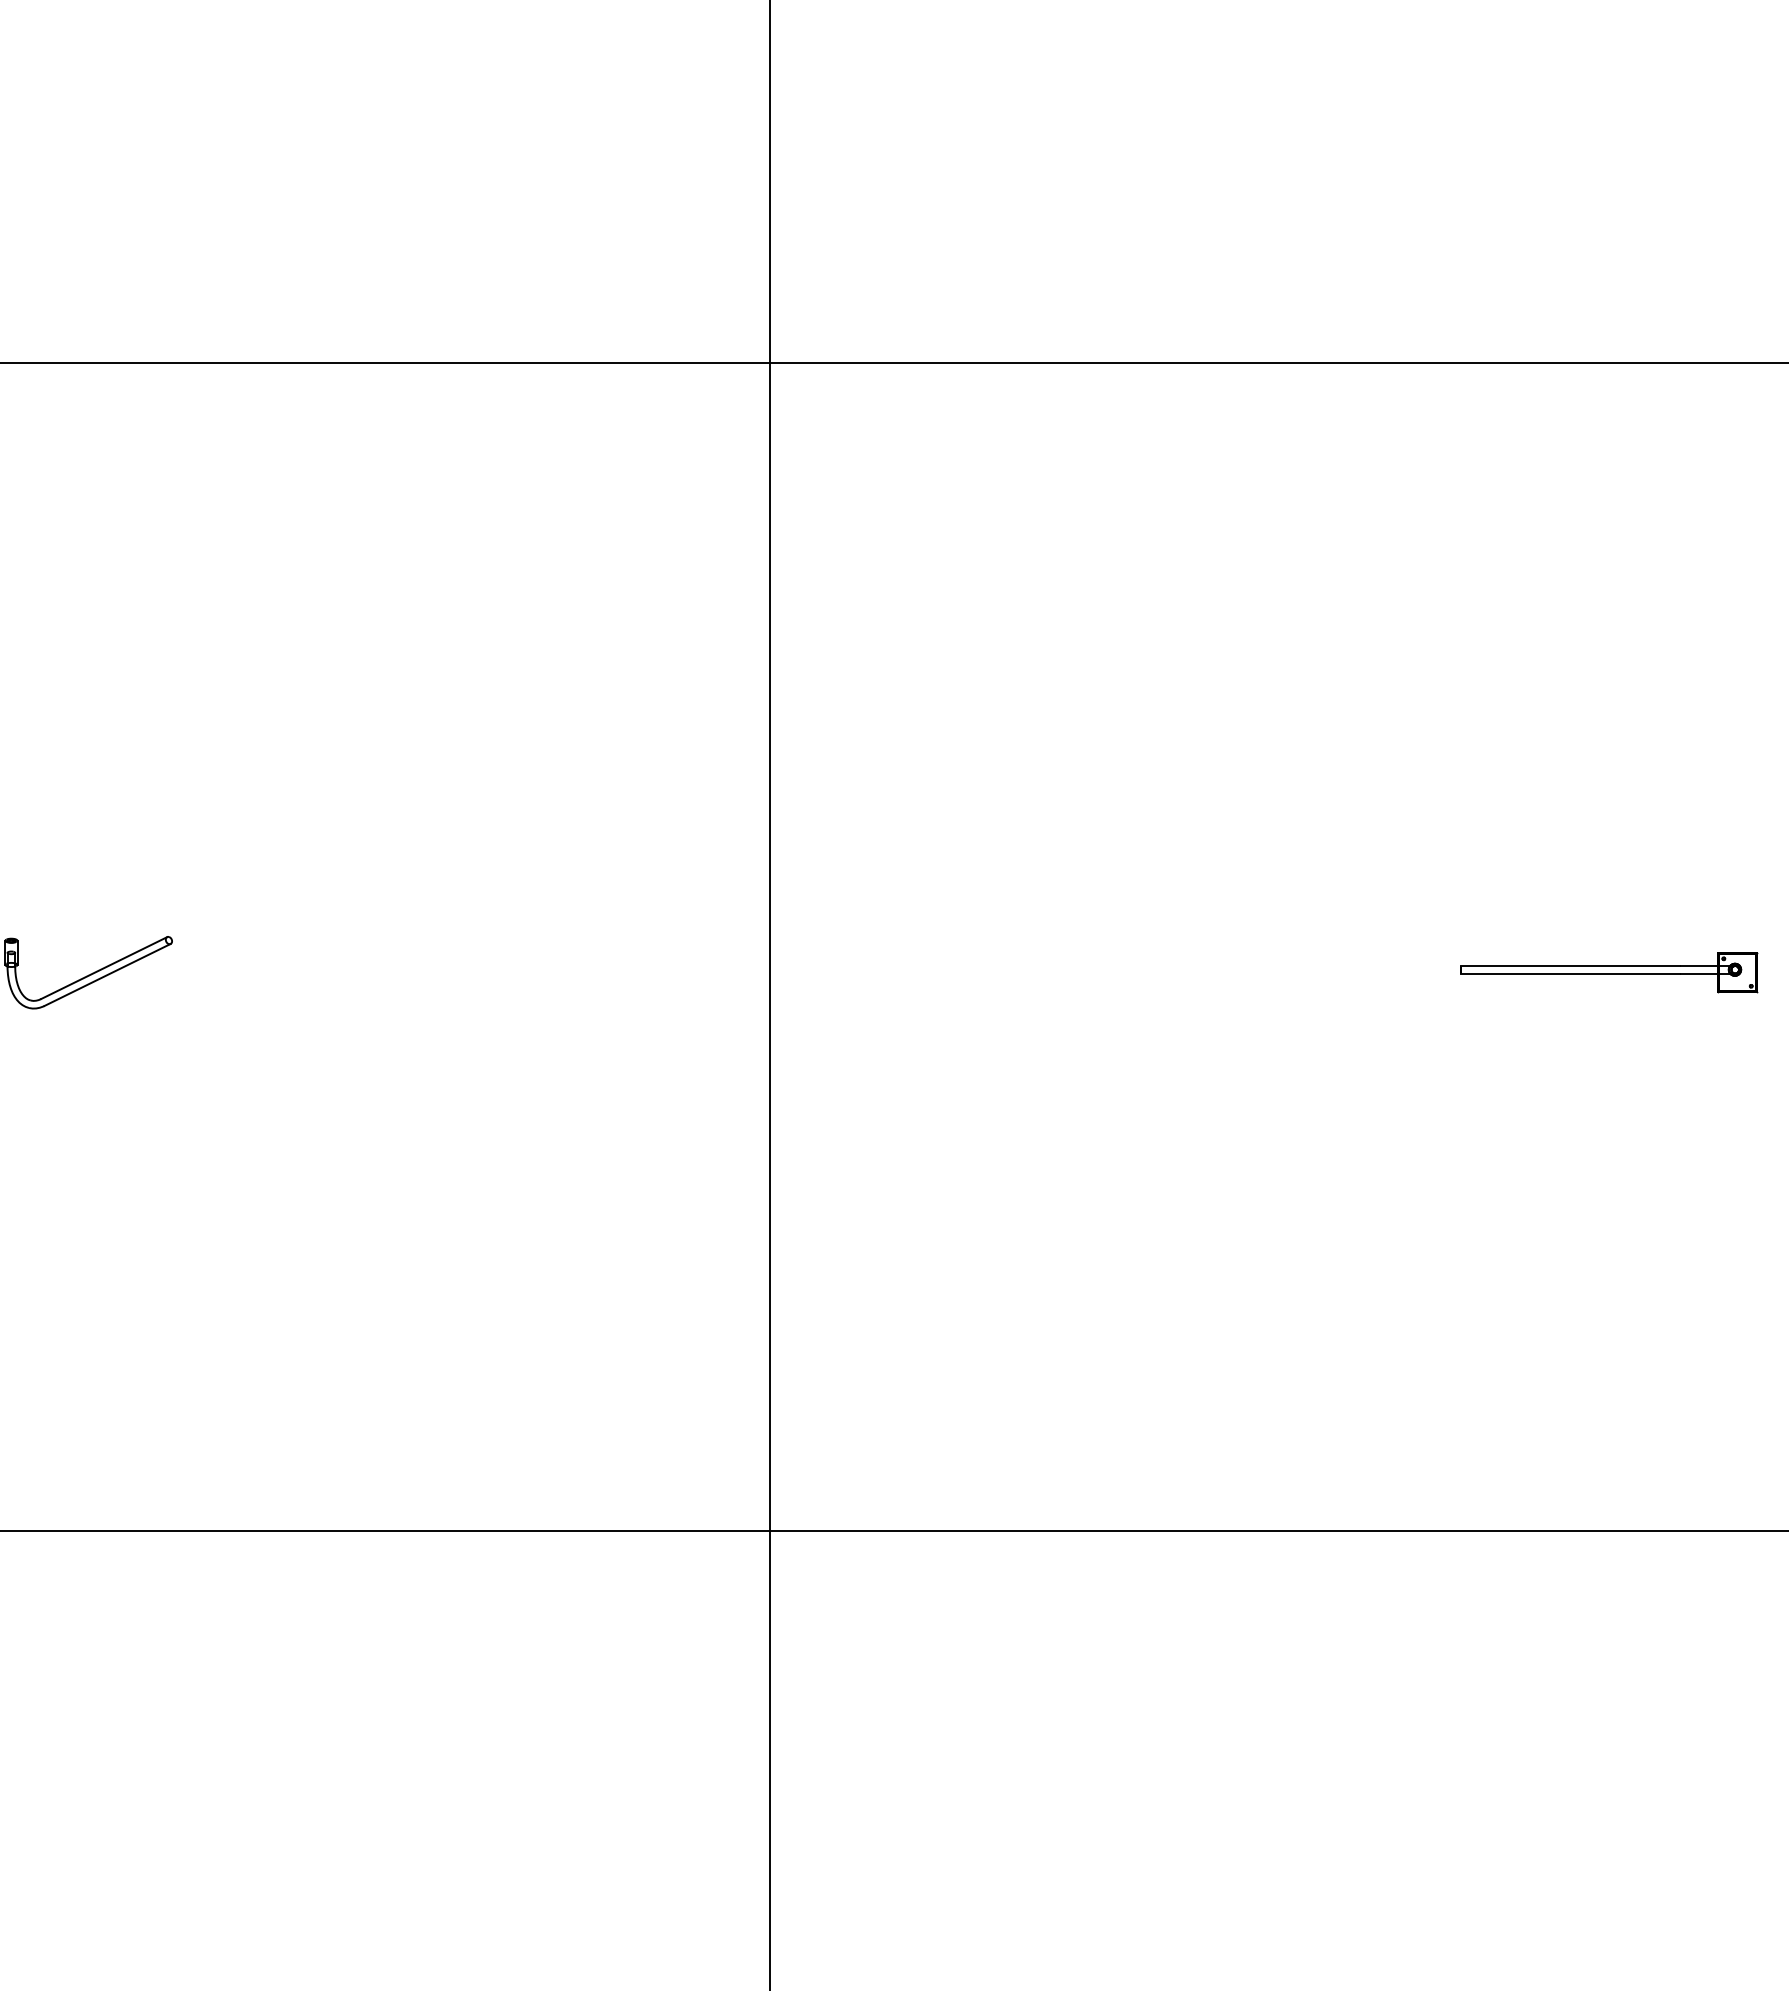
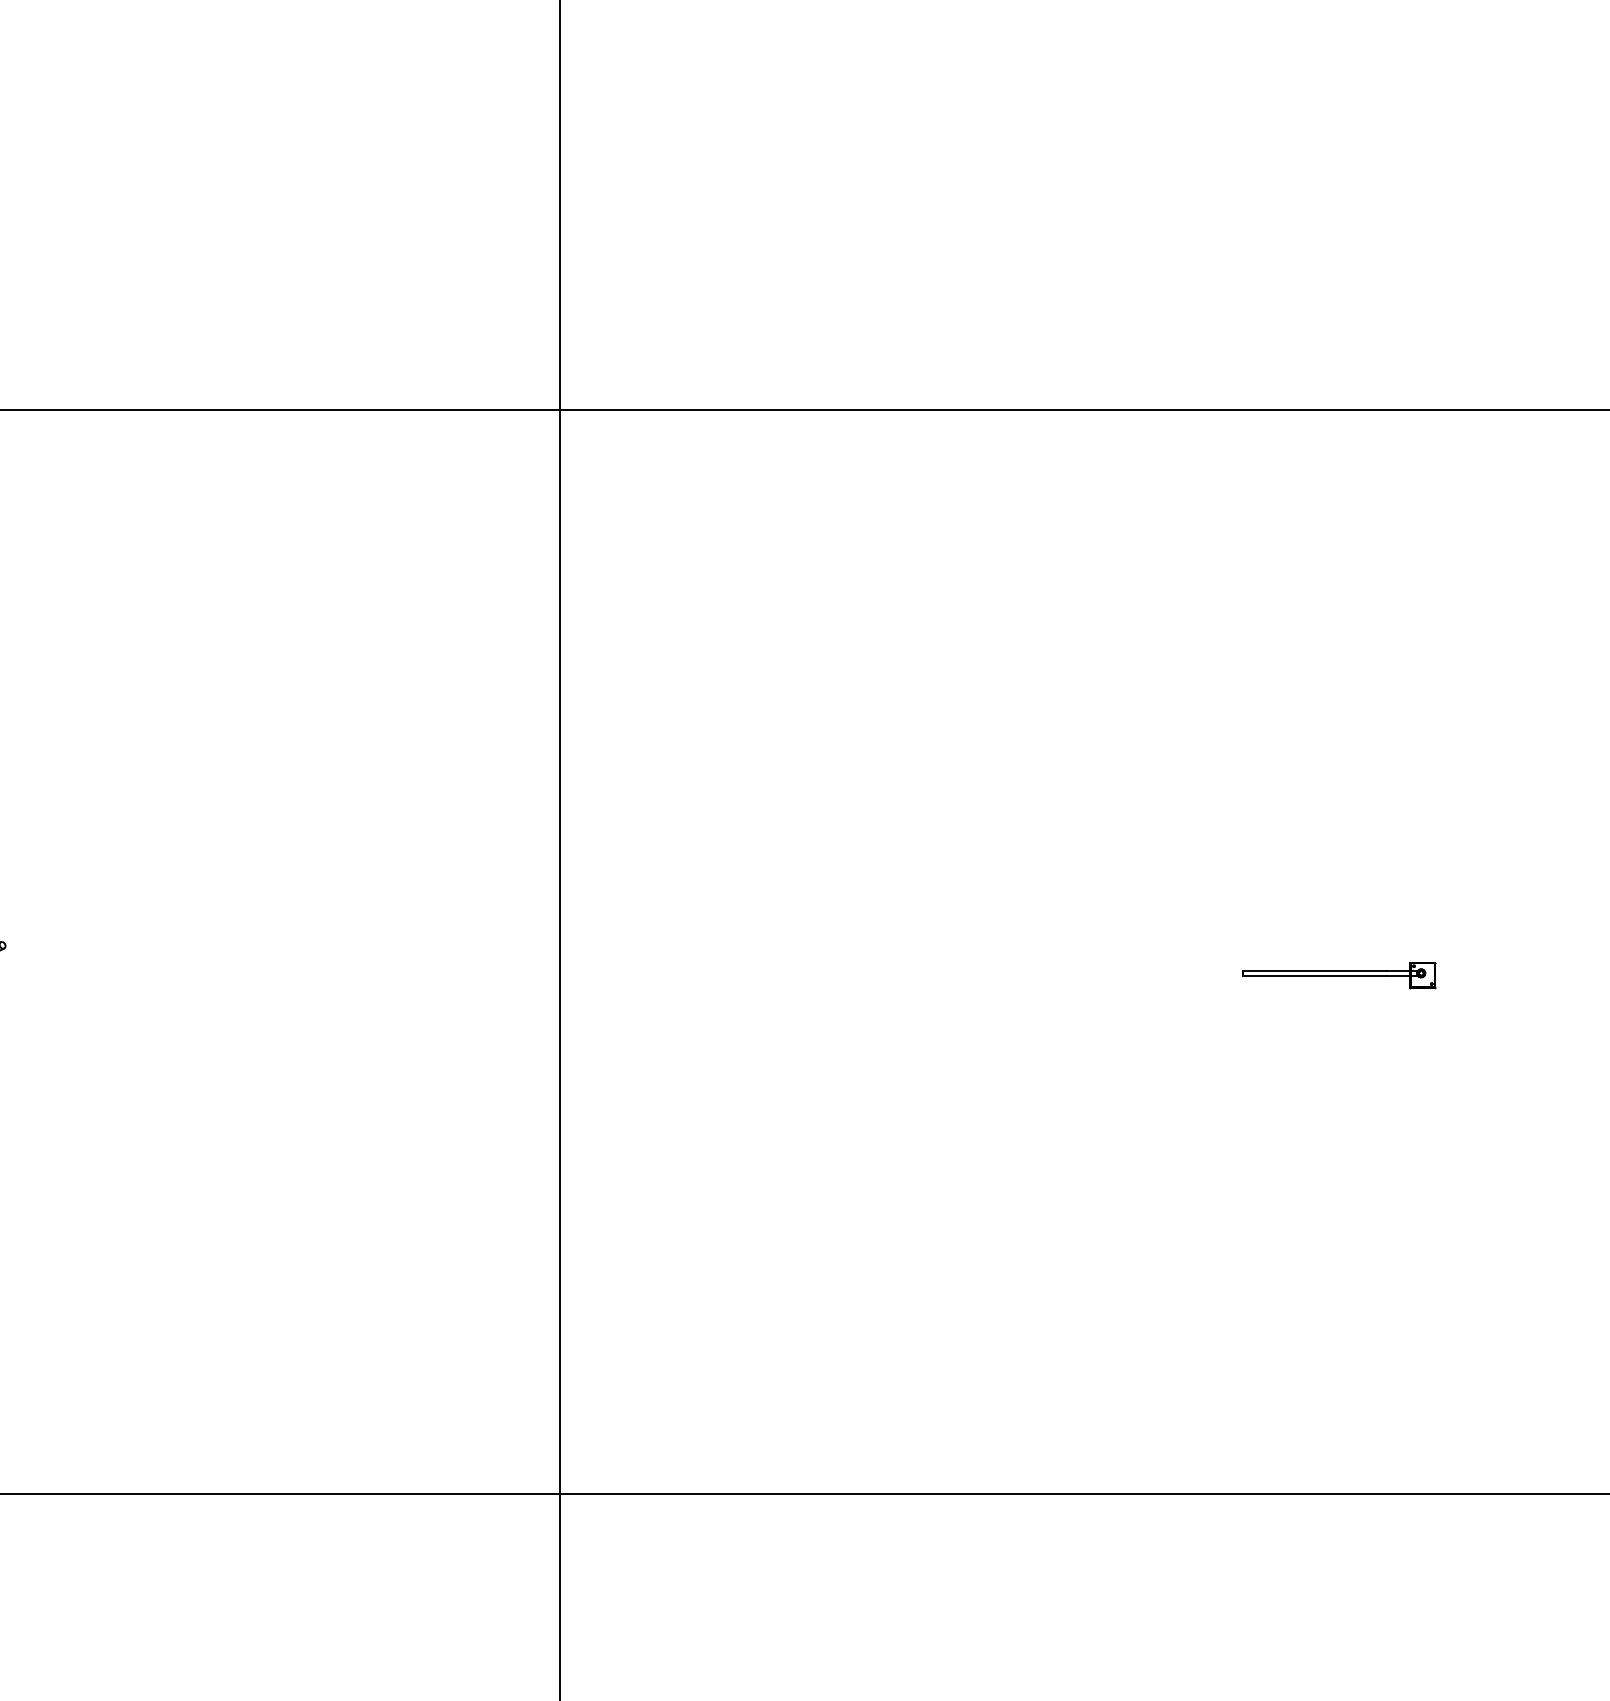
part: (1609, 972) -> (1339, 975), size x0.7

